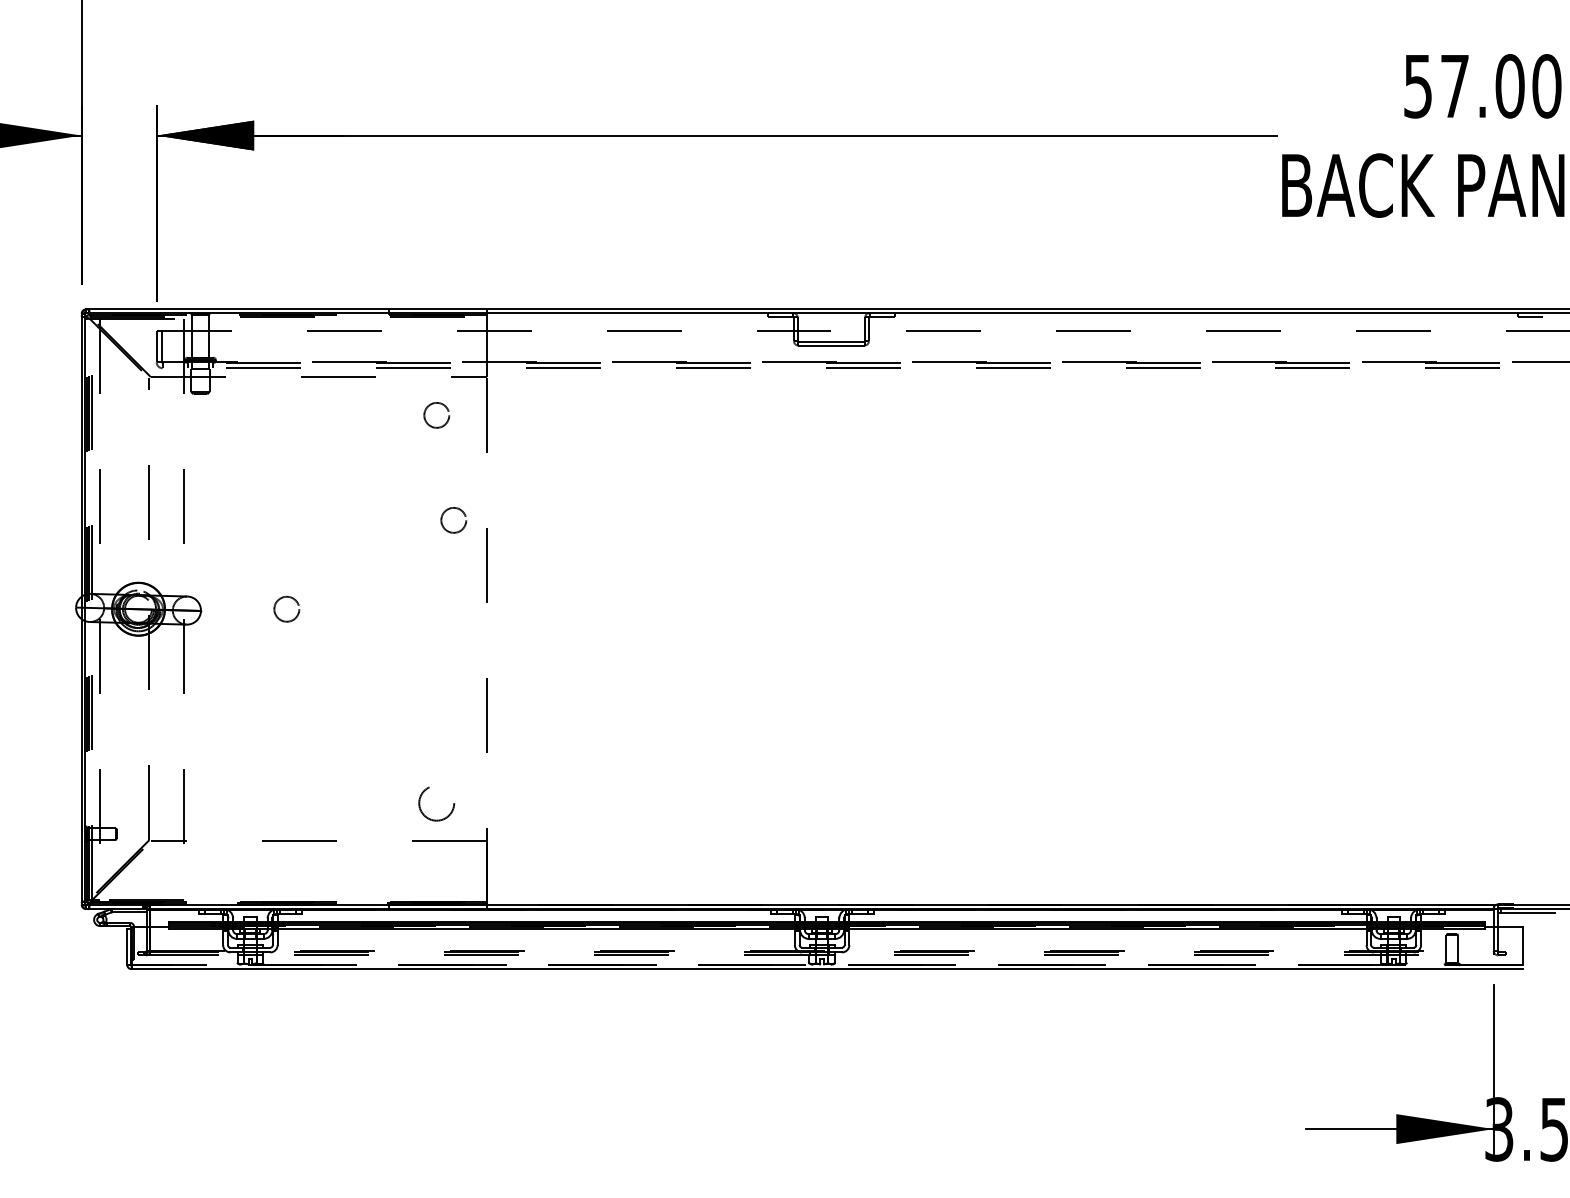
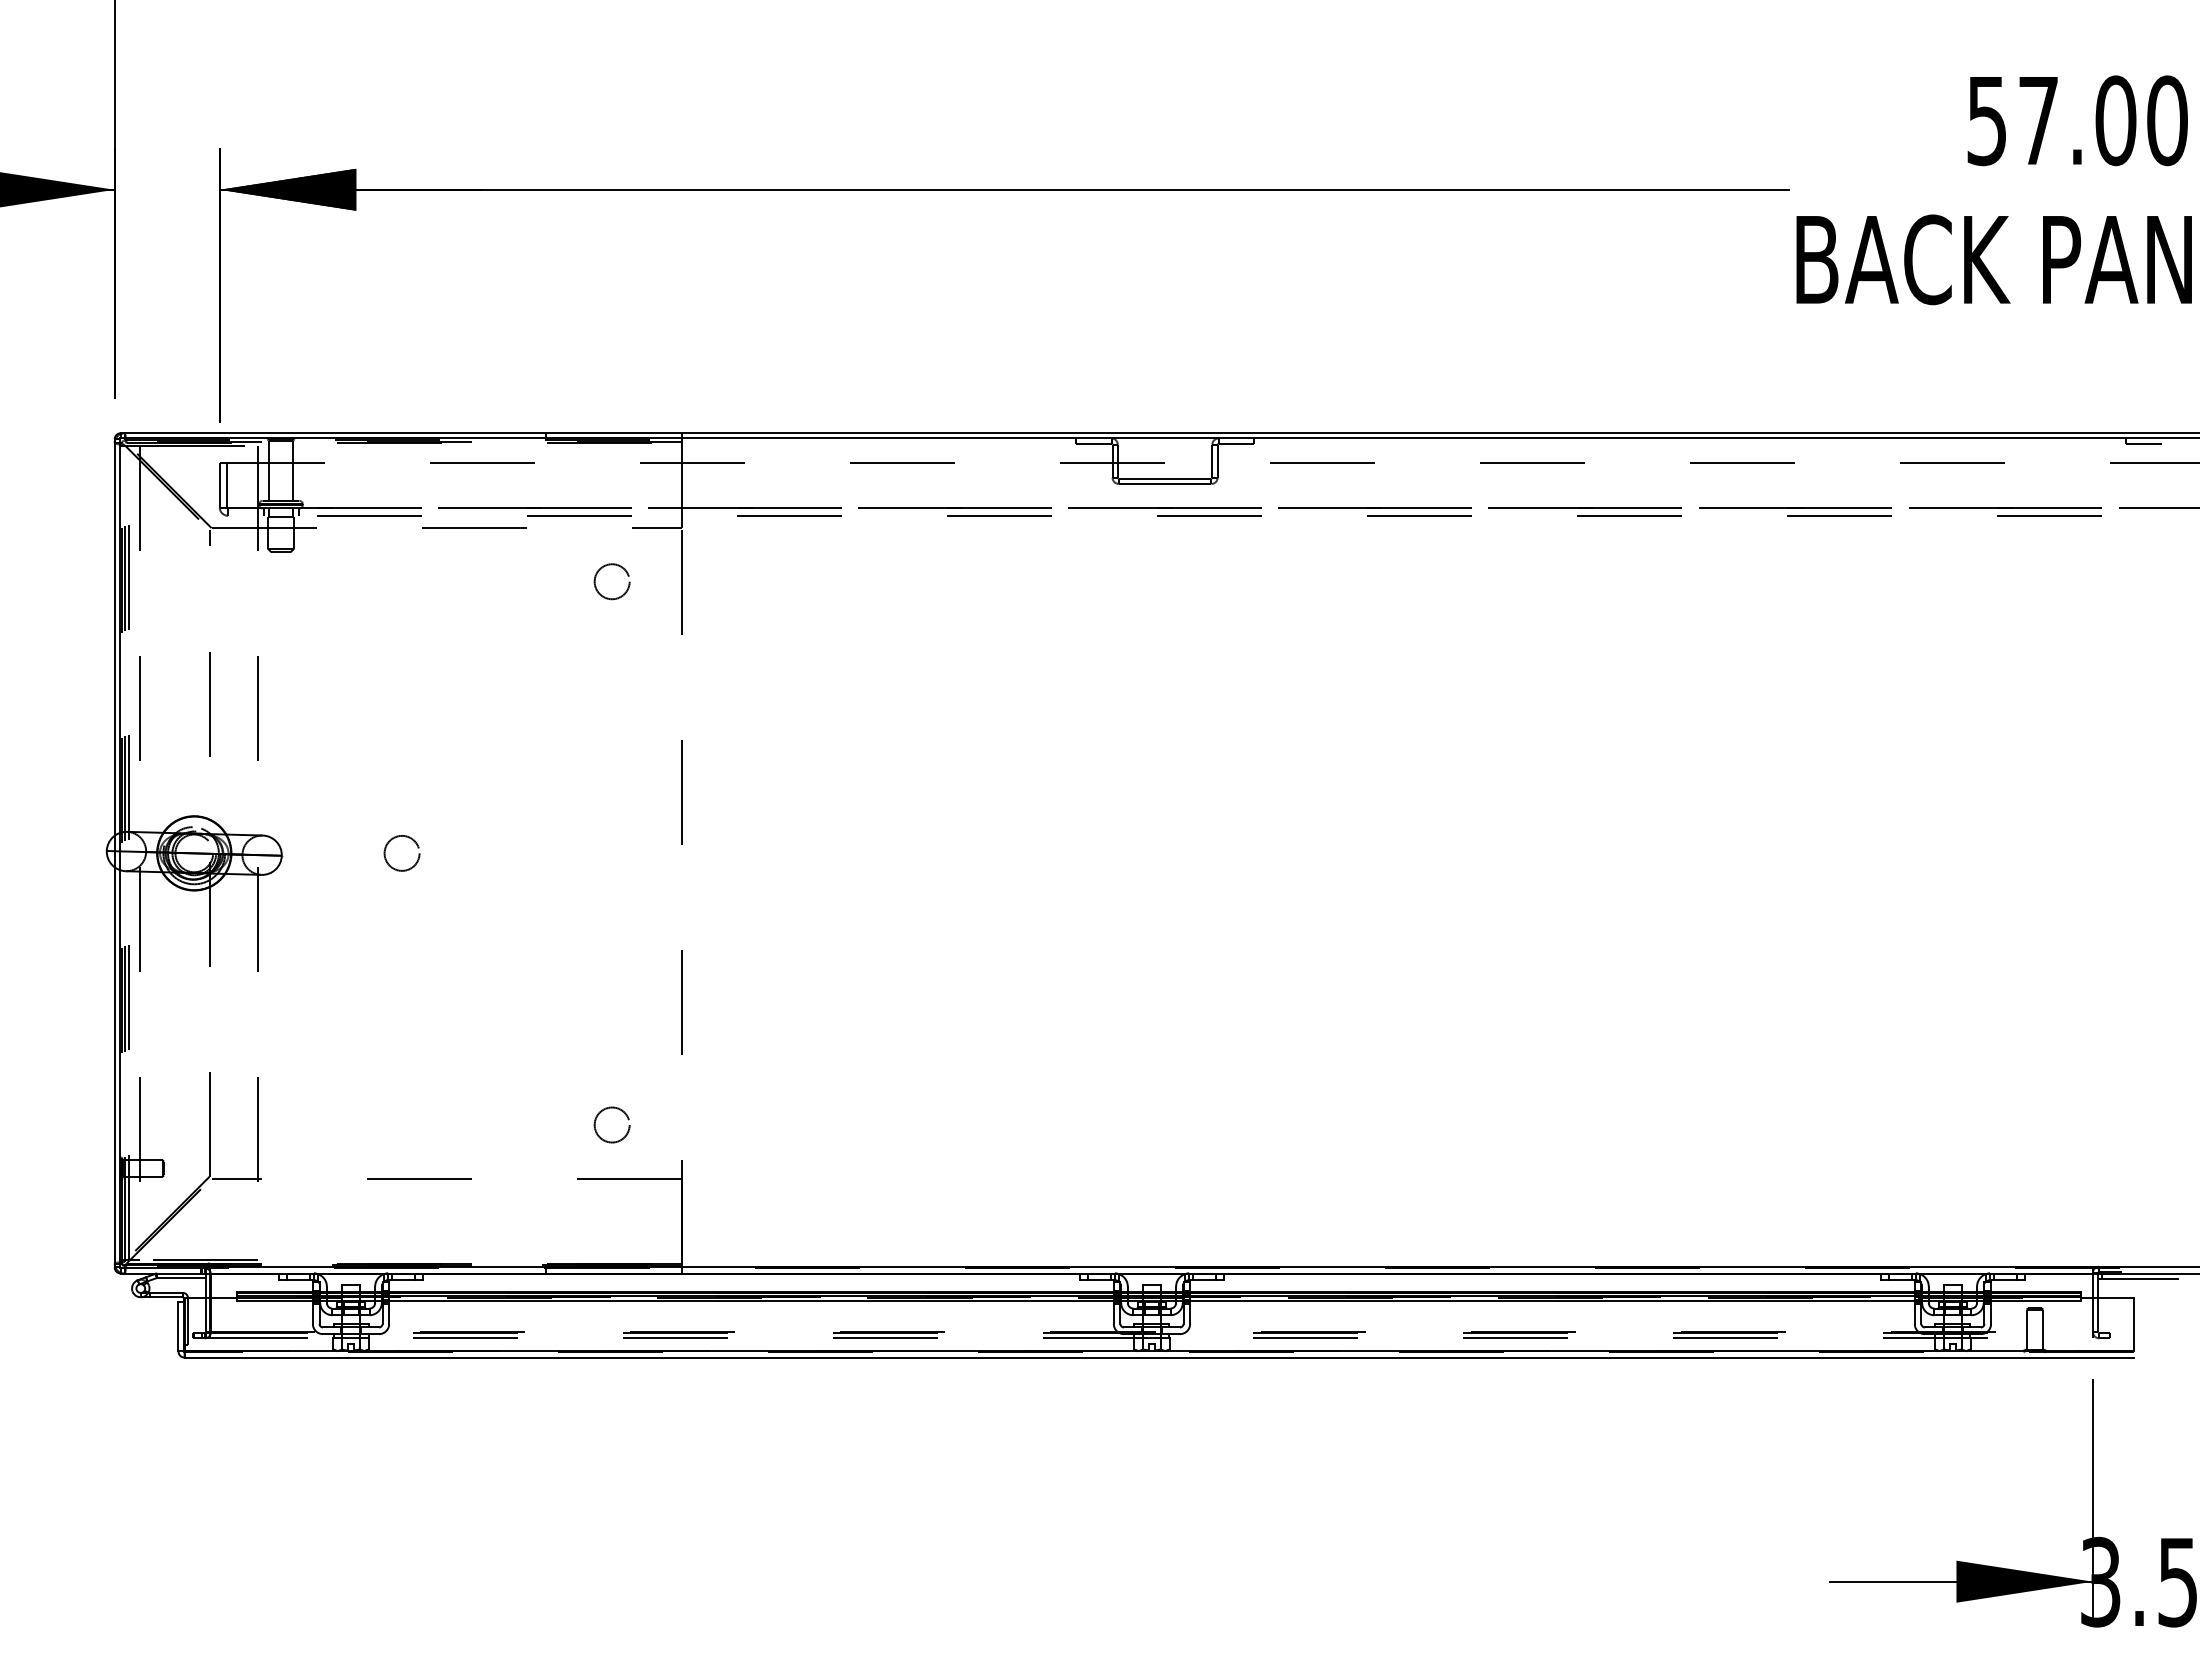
circle: (453, 520) -> (635, 729), removed
circle: (436, 802) -> (611, 1124), size x0.71
line: (827, 964) -> (1159, 1351), dashed -> solid

